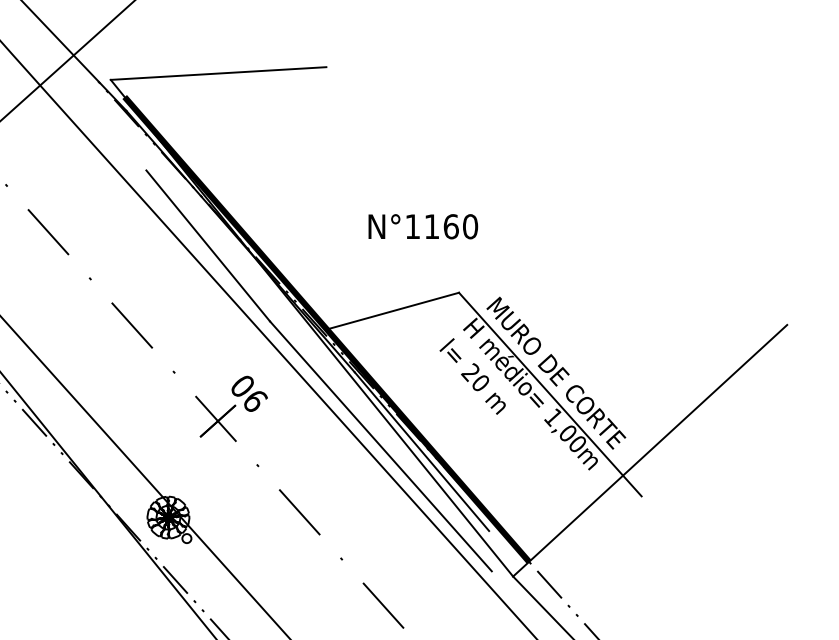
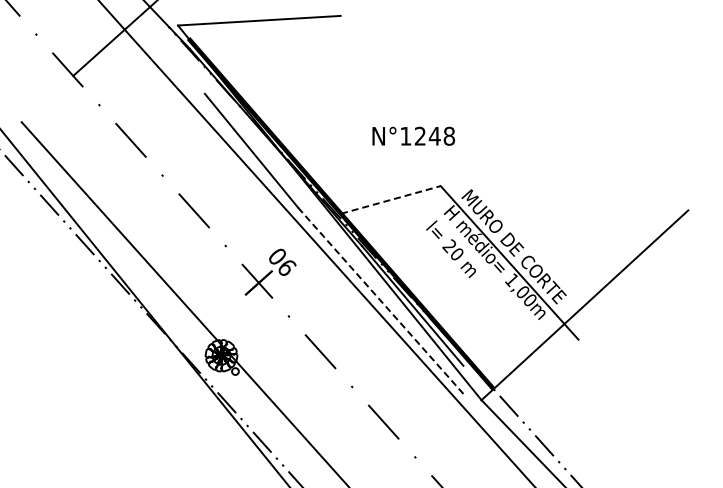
text: (450, 225) -> (434, 135), N°1160 -> N°1248
line: (392, 310) -> (390, 199), solid -> dashed
line: (381, 447) -> (382, 302), solid -> dashed

